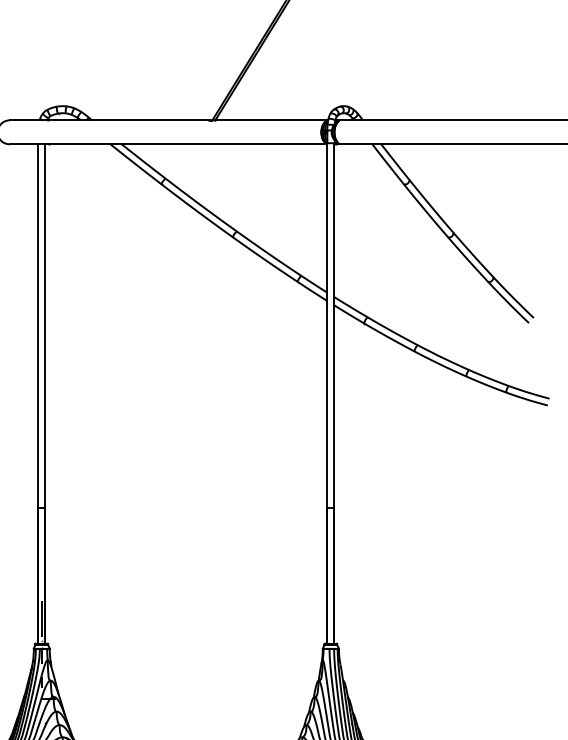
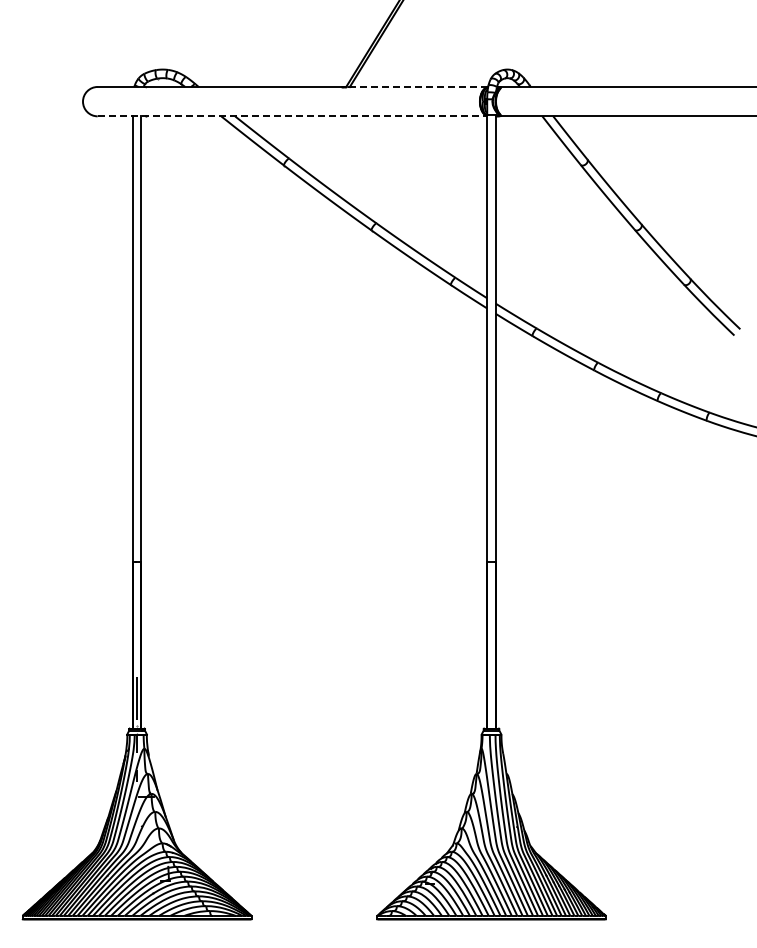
line: (271, 119) -> (418, 86), solid -> dashed
line: (168, 144) -> (292, 116), solid -> dashed

